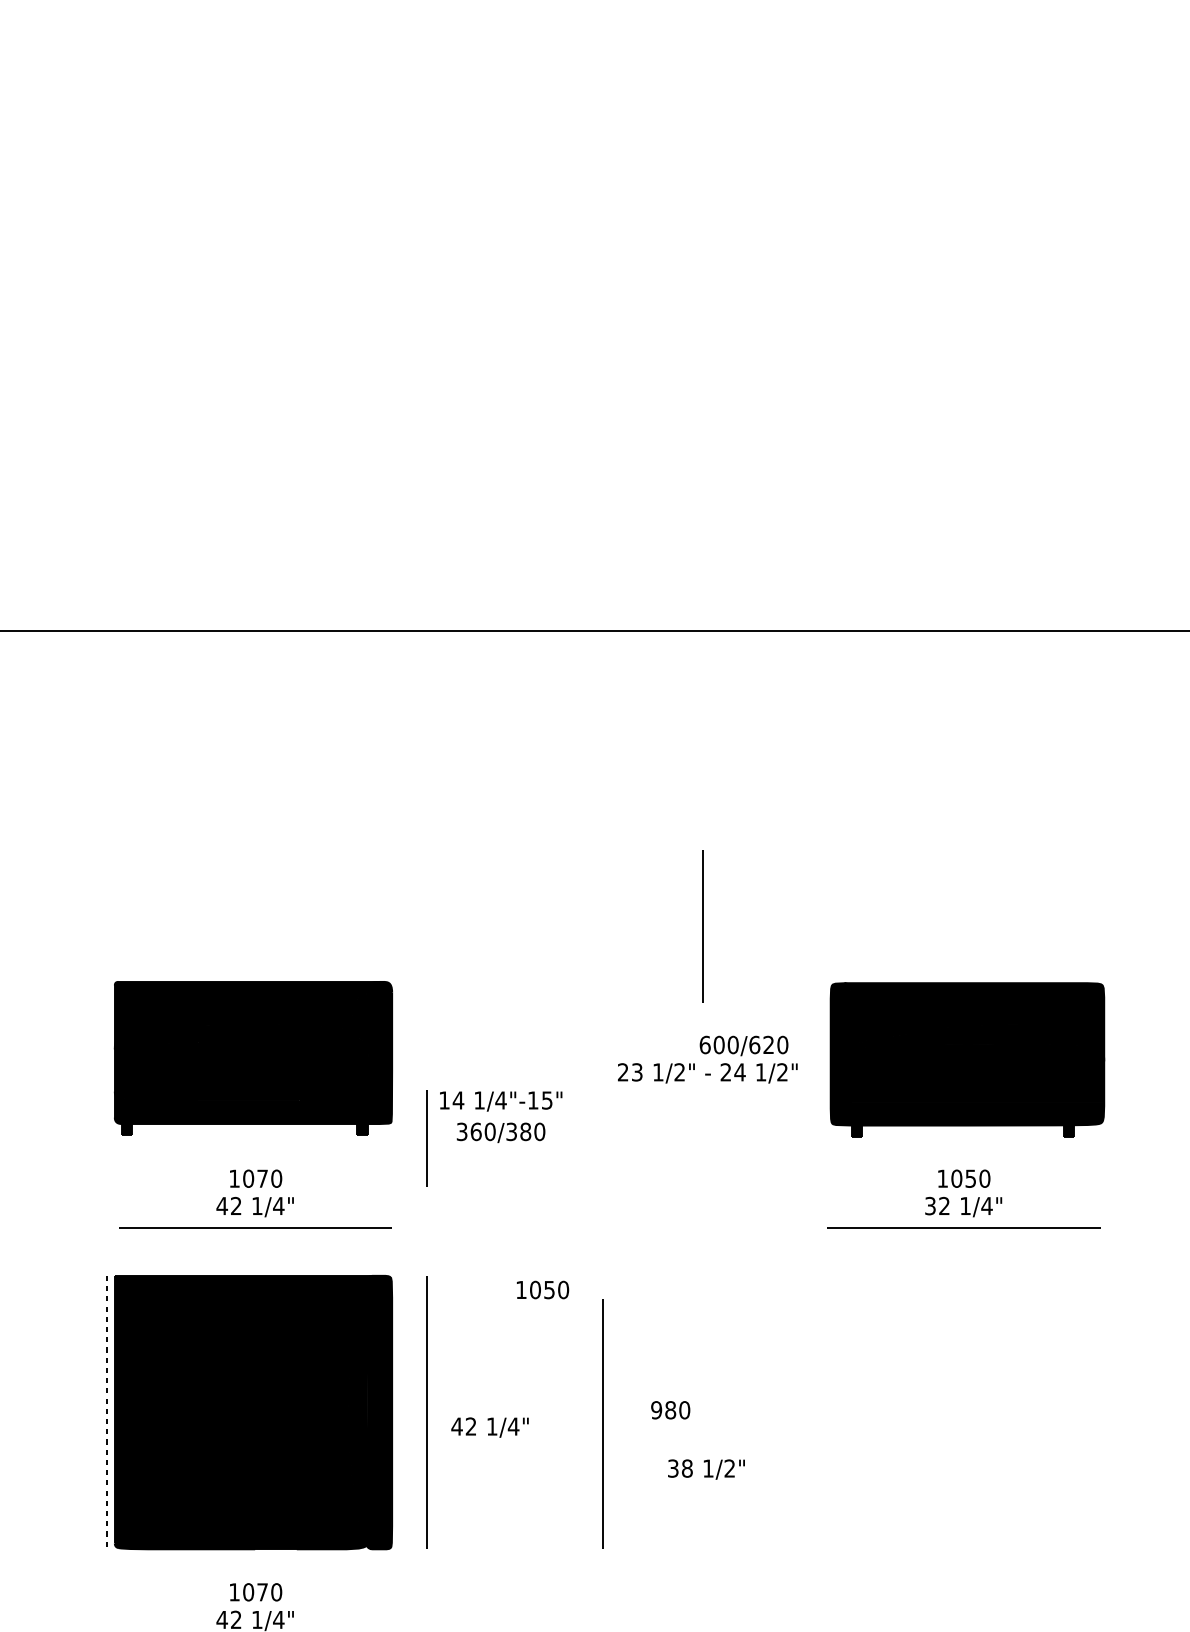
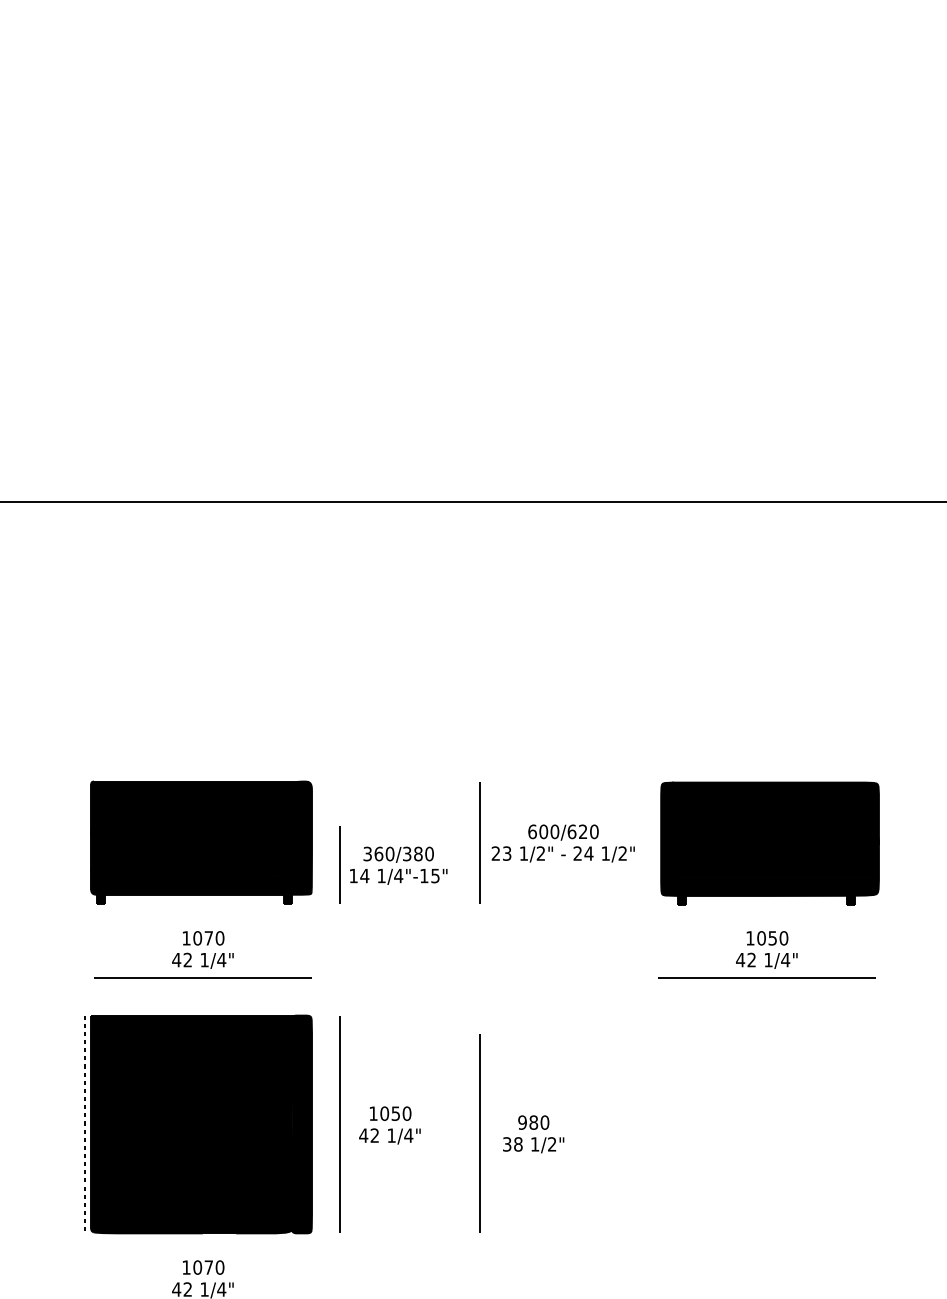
line: (702, 926) -> (479, 842), moved
text: (743, 1045) -> (563, 832), moved
text: (500, 1132) -> (398, 854), moved
line: (426, 1138) -> (339, 864), moved
text: (930, 1205) -> (740, 959), 32 -> 42
text: (543, 1289) -> (391, 1113), moved
text: (706, 1469) -> (533, 1145), moved

